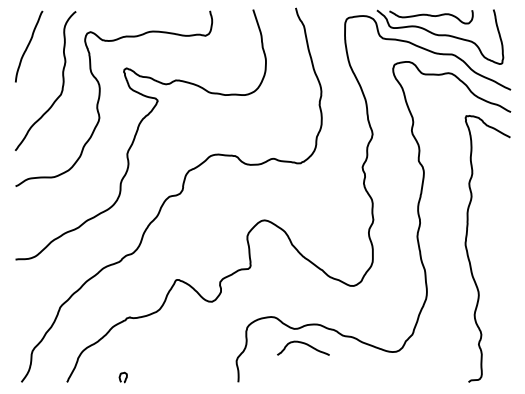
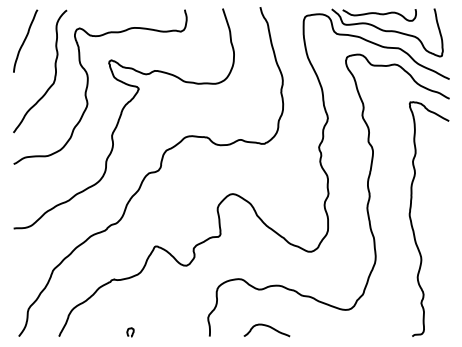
curve: (304, 344) -> (267, 327), moved
curve: (120, 377) -> (128, 332), moved

